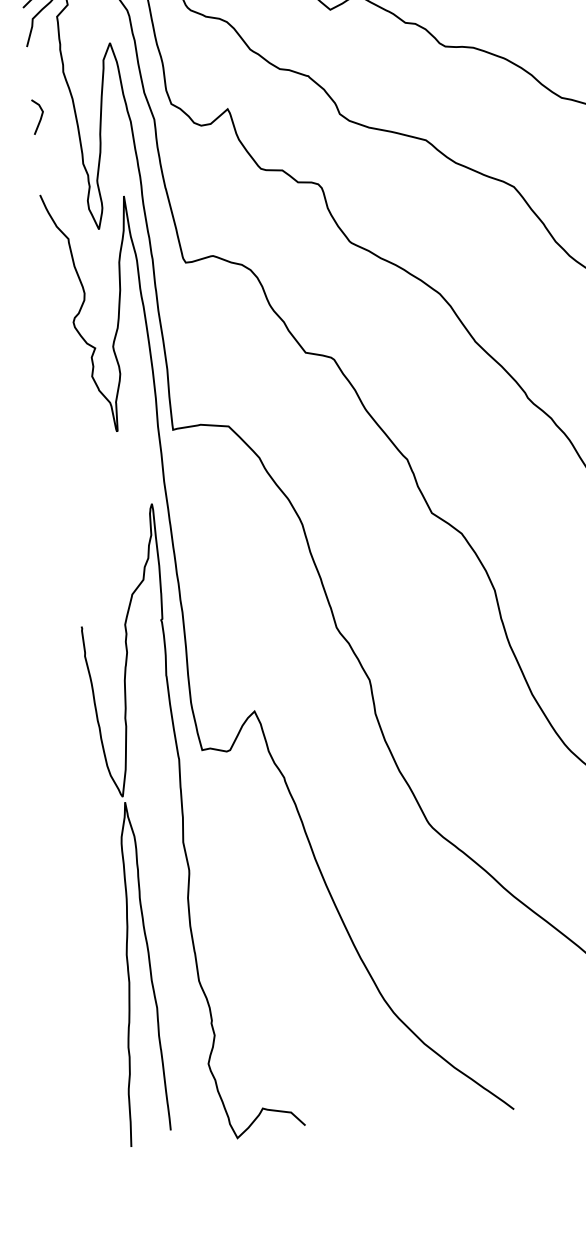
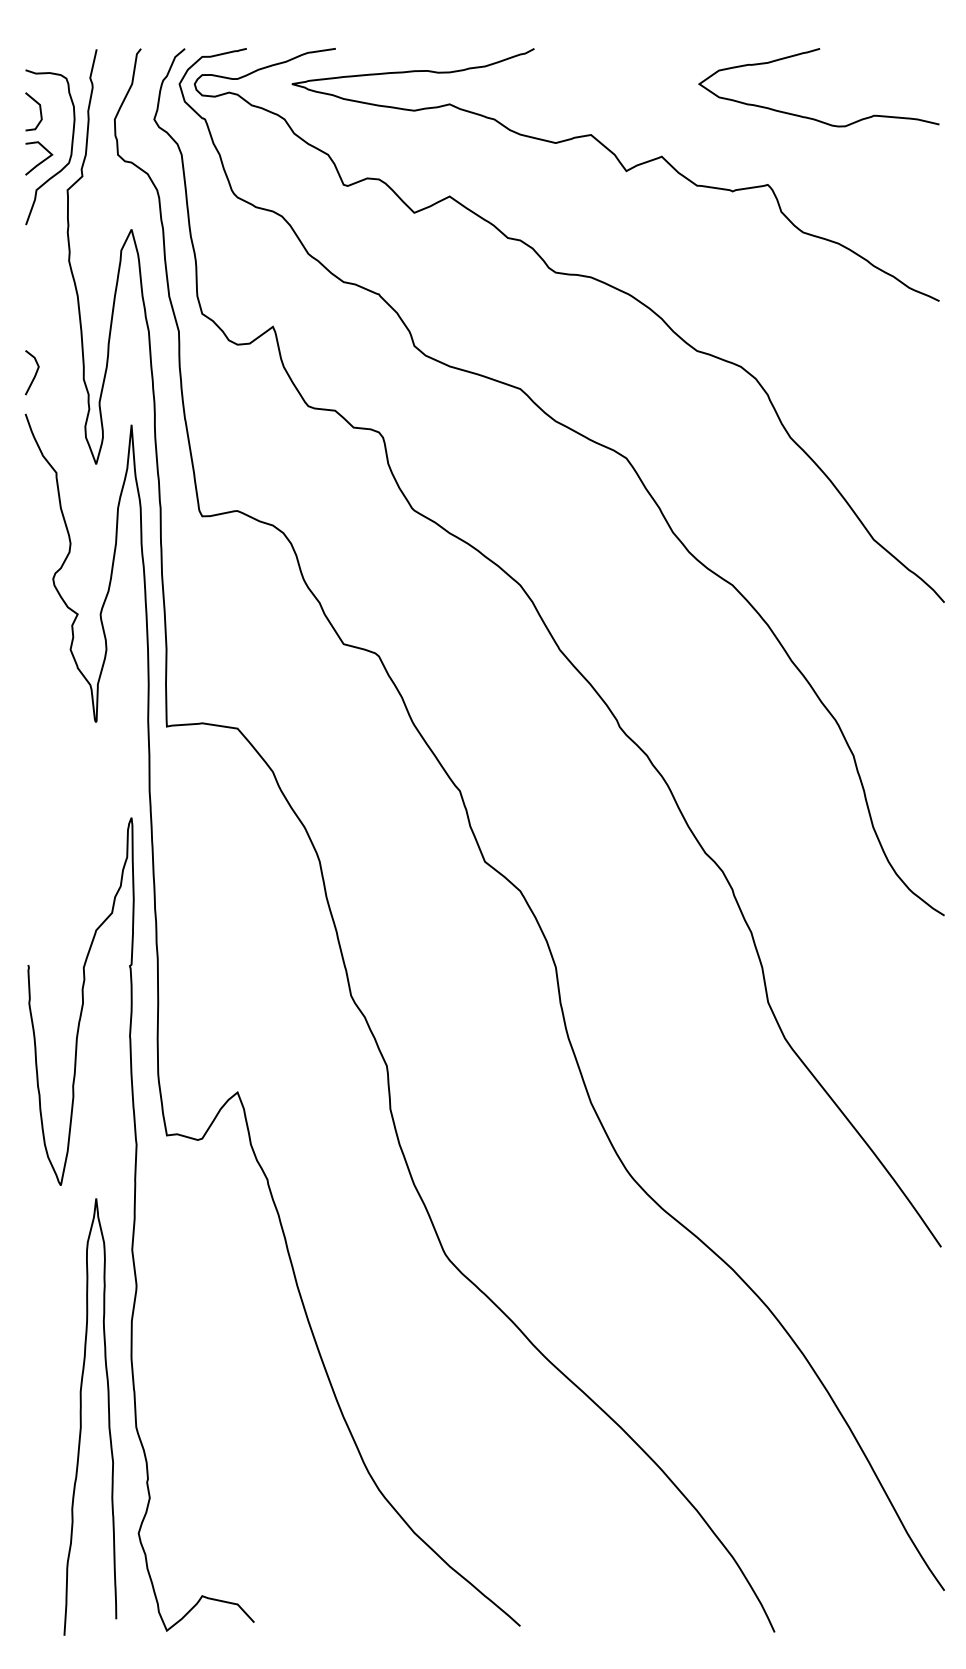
line: (40, 118) -> (34, 374), moved
curve: (129, 974) -> (81, 1416), moved

